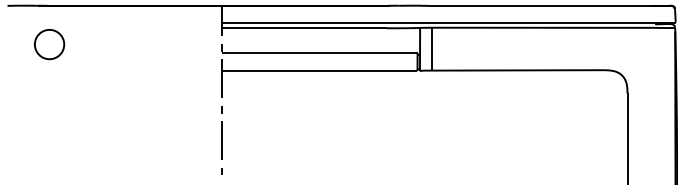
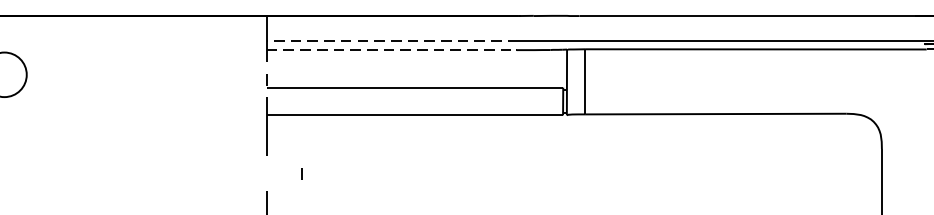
line: (305, 22) -> (393, 41), solid -> dashed
line: (305, 28) -> (393, 50), solid -> dashed
line: (221, 109) -> (300, 173), moved

